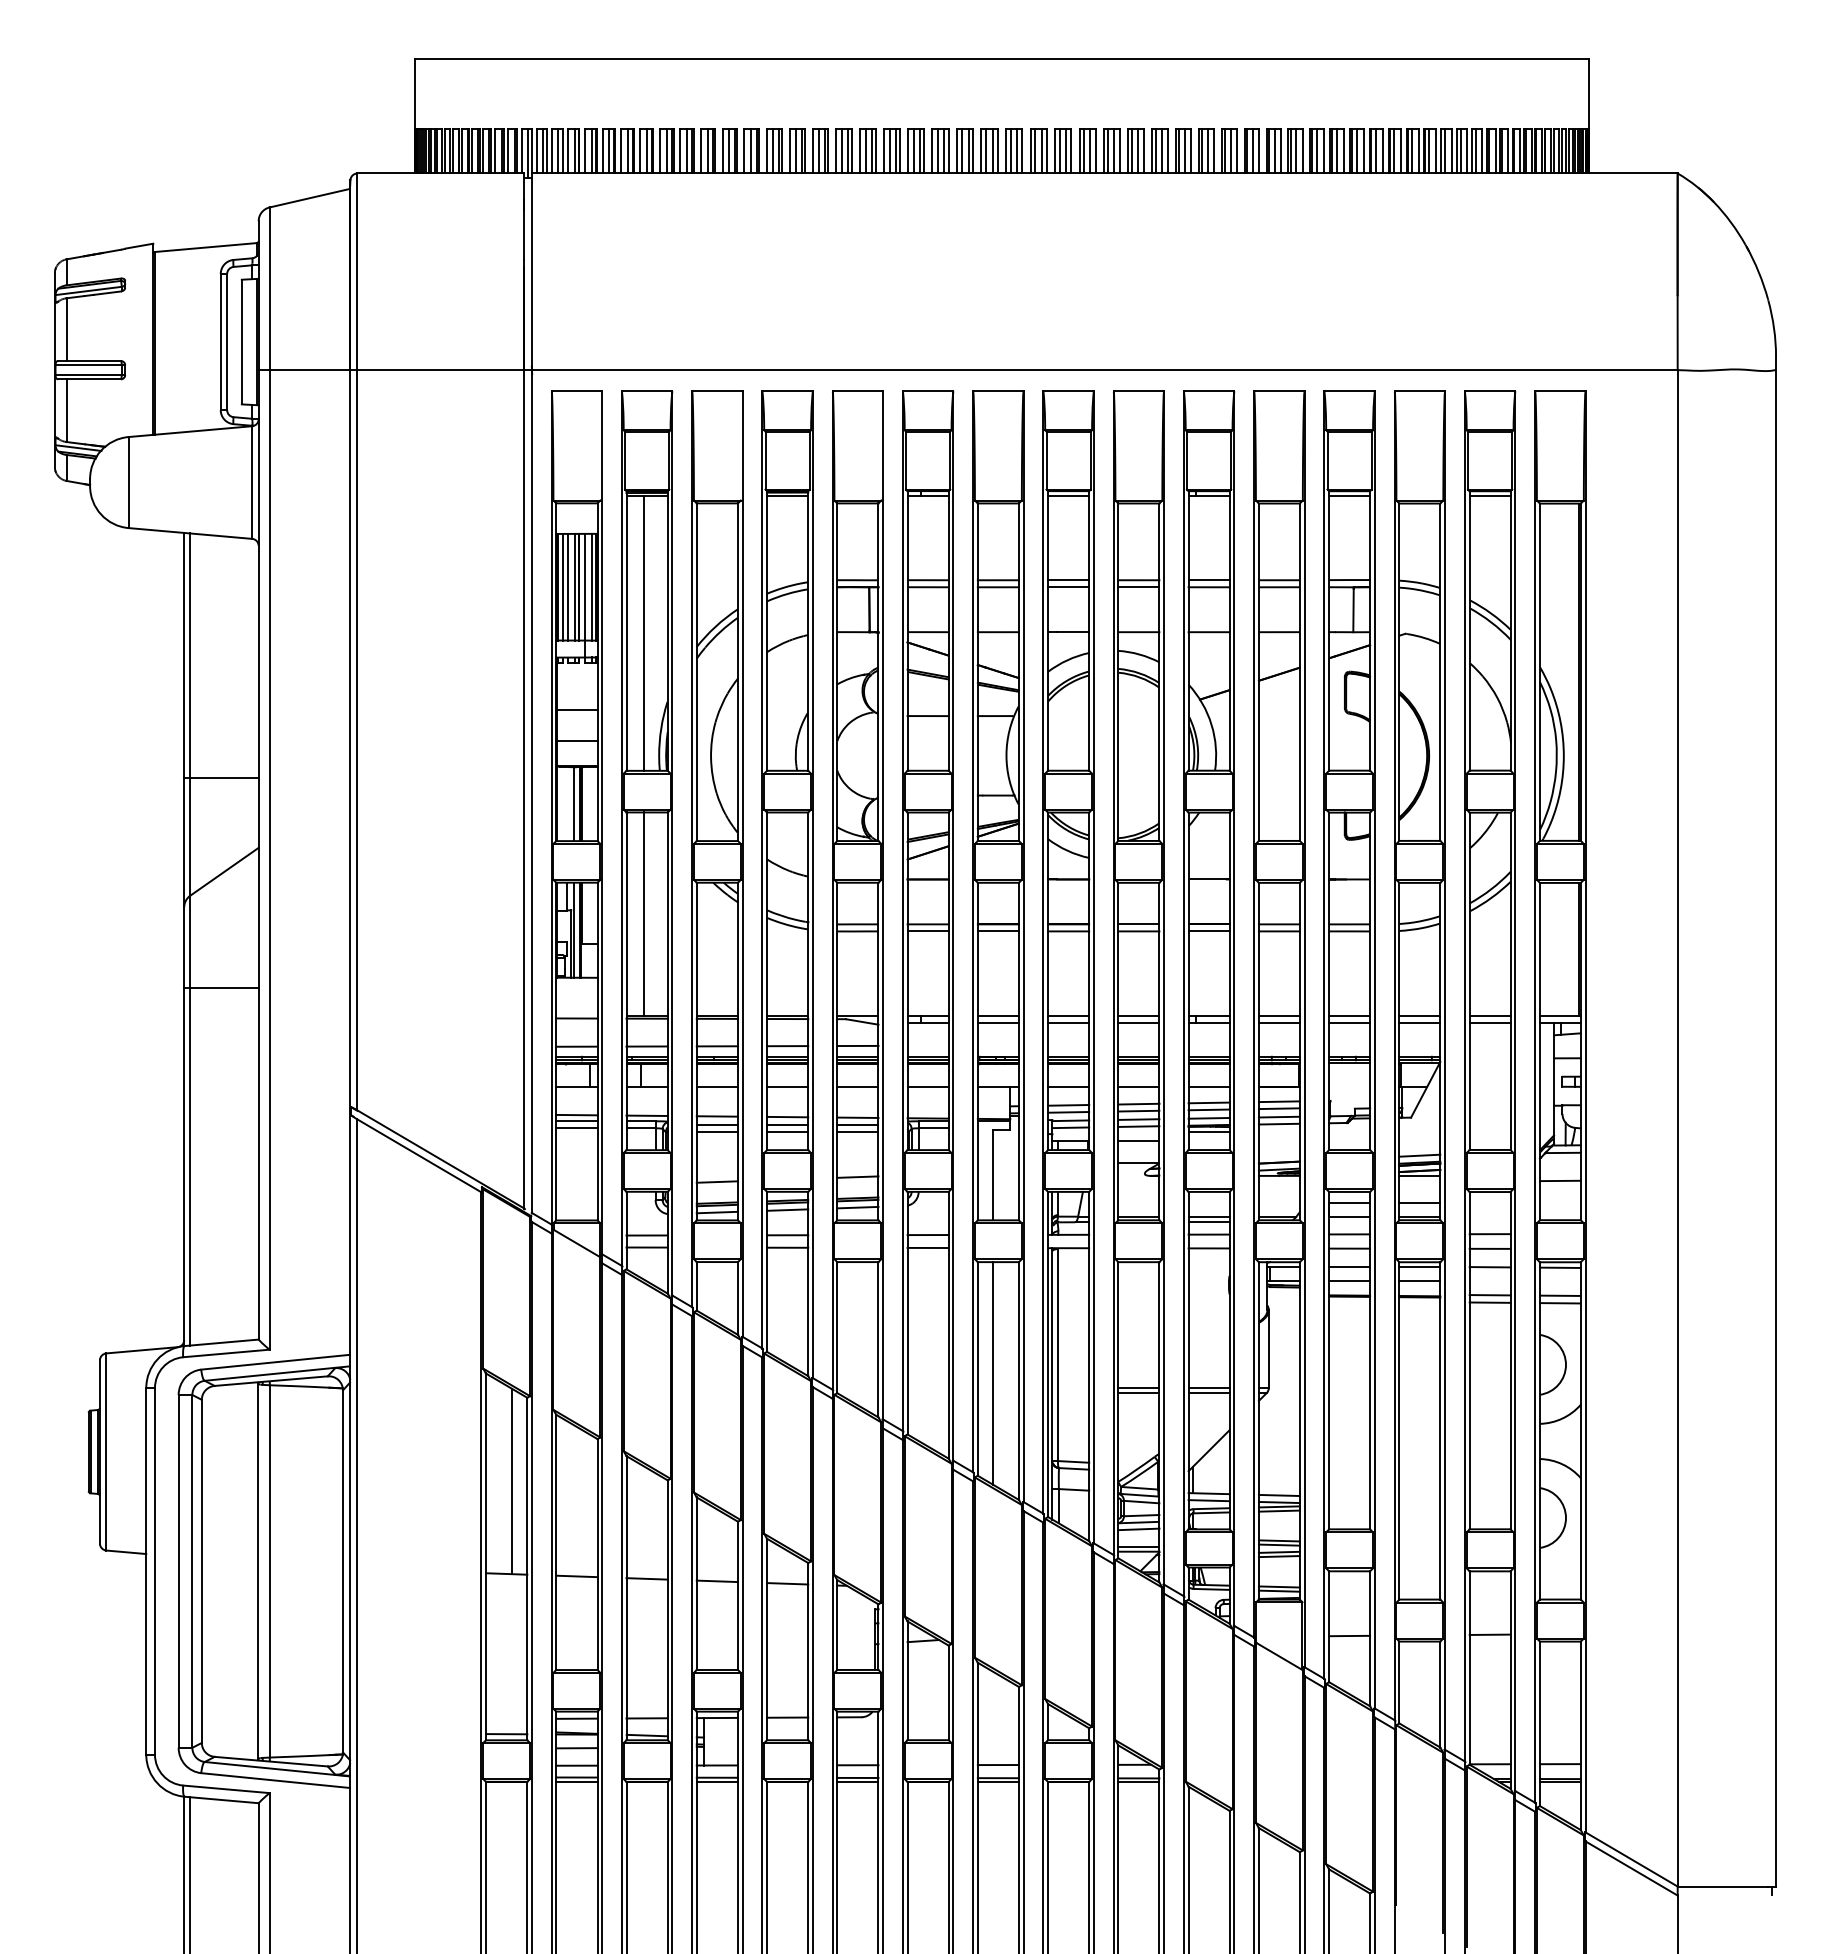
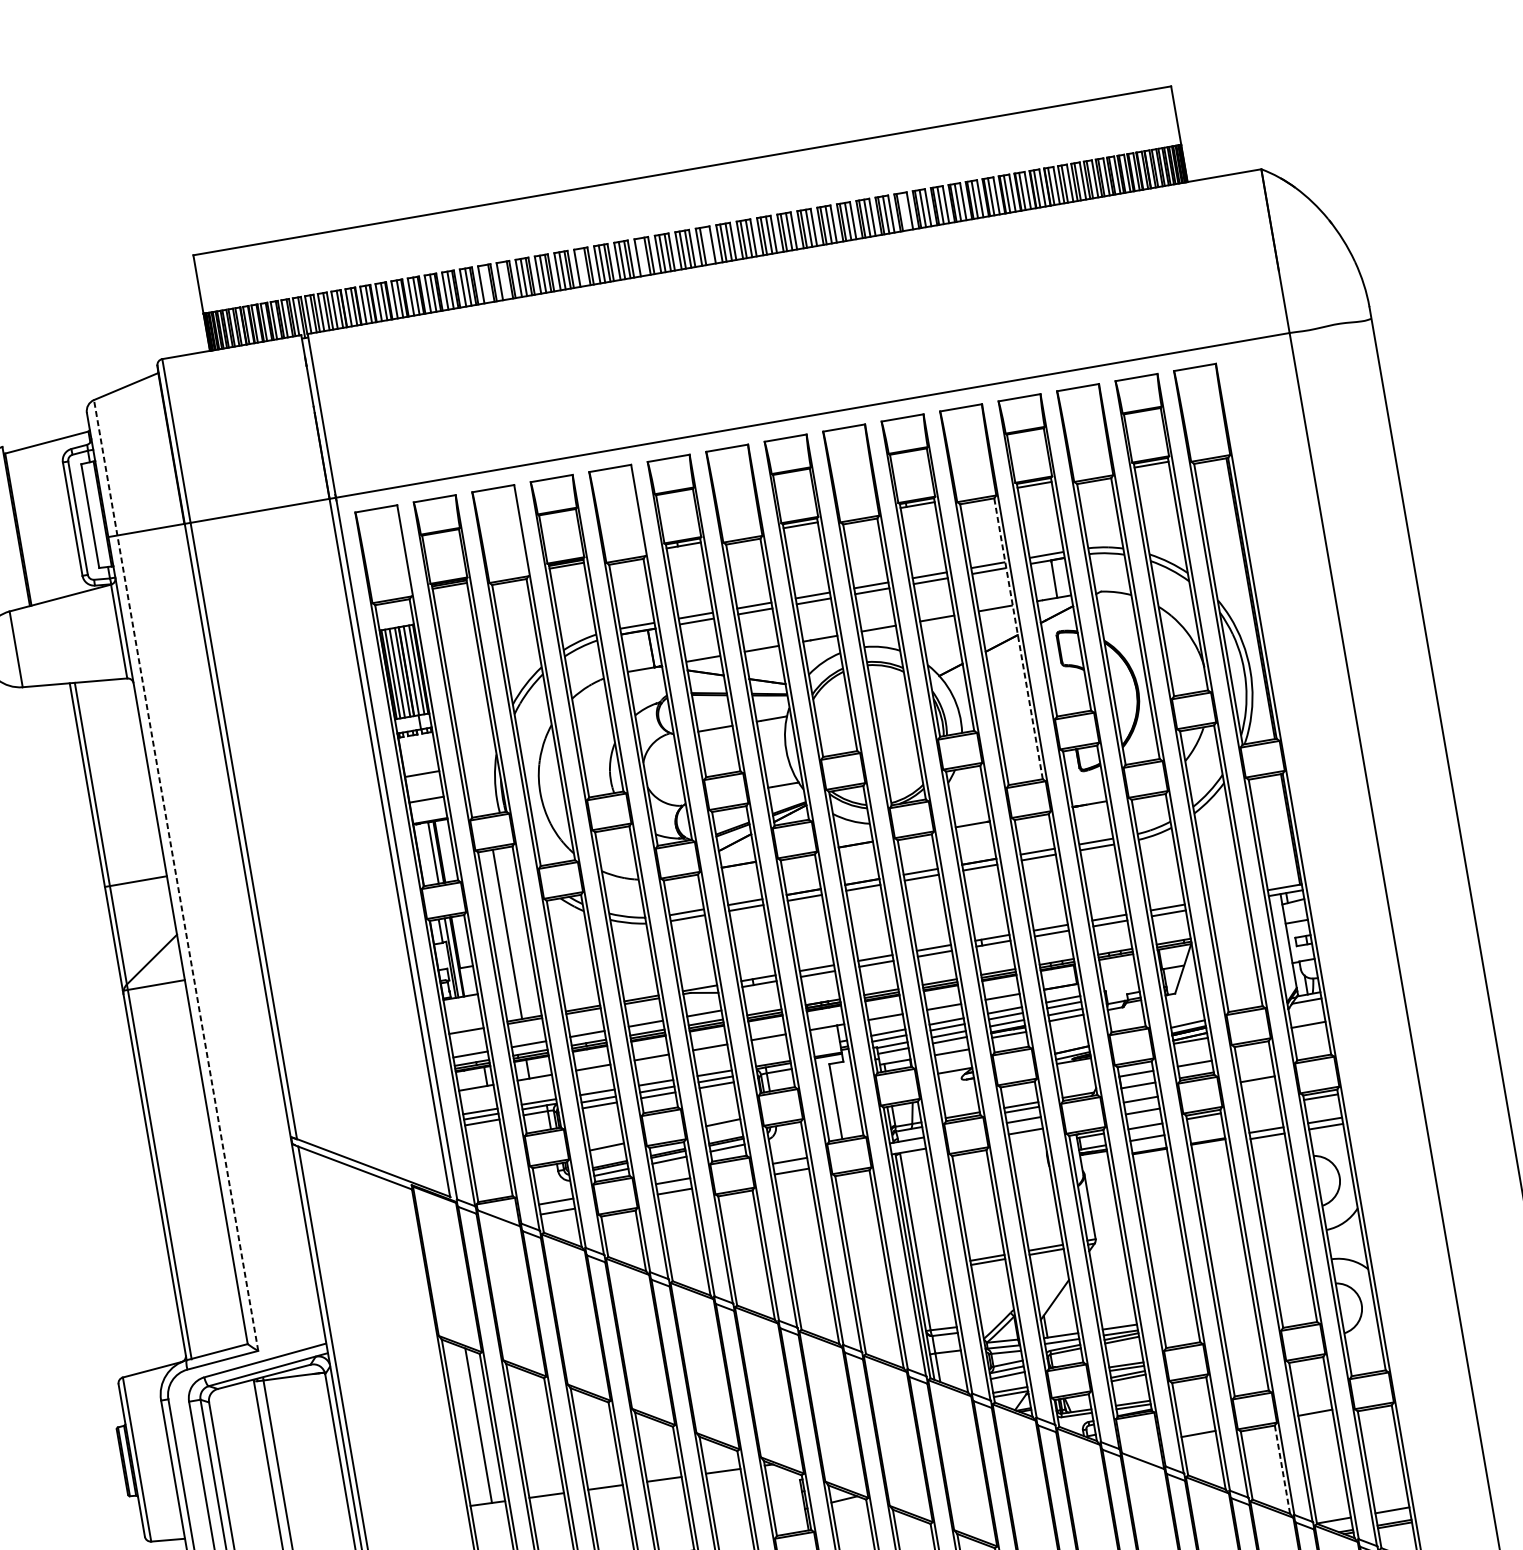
line: (750, 150) -> (486, 283), removed
line: (773, 150) -> (505, 280), removed
line: (865, 150) -> (581, 266), removed
line: (937, 150) -> (641, 256), removed
line: (1017, 150) -> (708, 245), removed
line: (1253, 150) -> (904, 211), removed
line: (644, 632) -> (467, 699), removed
line: (1299, 672) -> (1018, 639), solid -> dashed
line: (269, 778) -> (176, 875), solid -> dashed
line: (221, 988) -> (153, 985), moved
line: (1489, 1015) -> (1225, 897), removed
line: (1489, 1022) -> (1226, 903), removed
line: (1489, 1248) -> (1259, 1091), removed
line: (1489, 1267) -> (1262, 1107), removed
line: (1419, 1280) -> (1205, 1127), removed
line: (993, 1373) -> (864, 1266), removed
line: (1440, 1694) -> (1282, 1469), solid -> dashed

